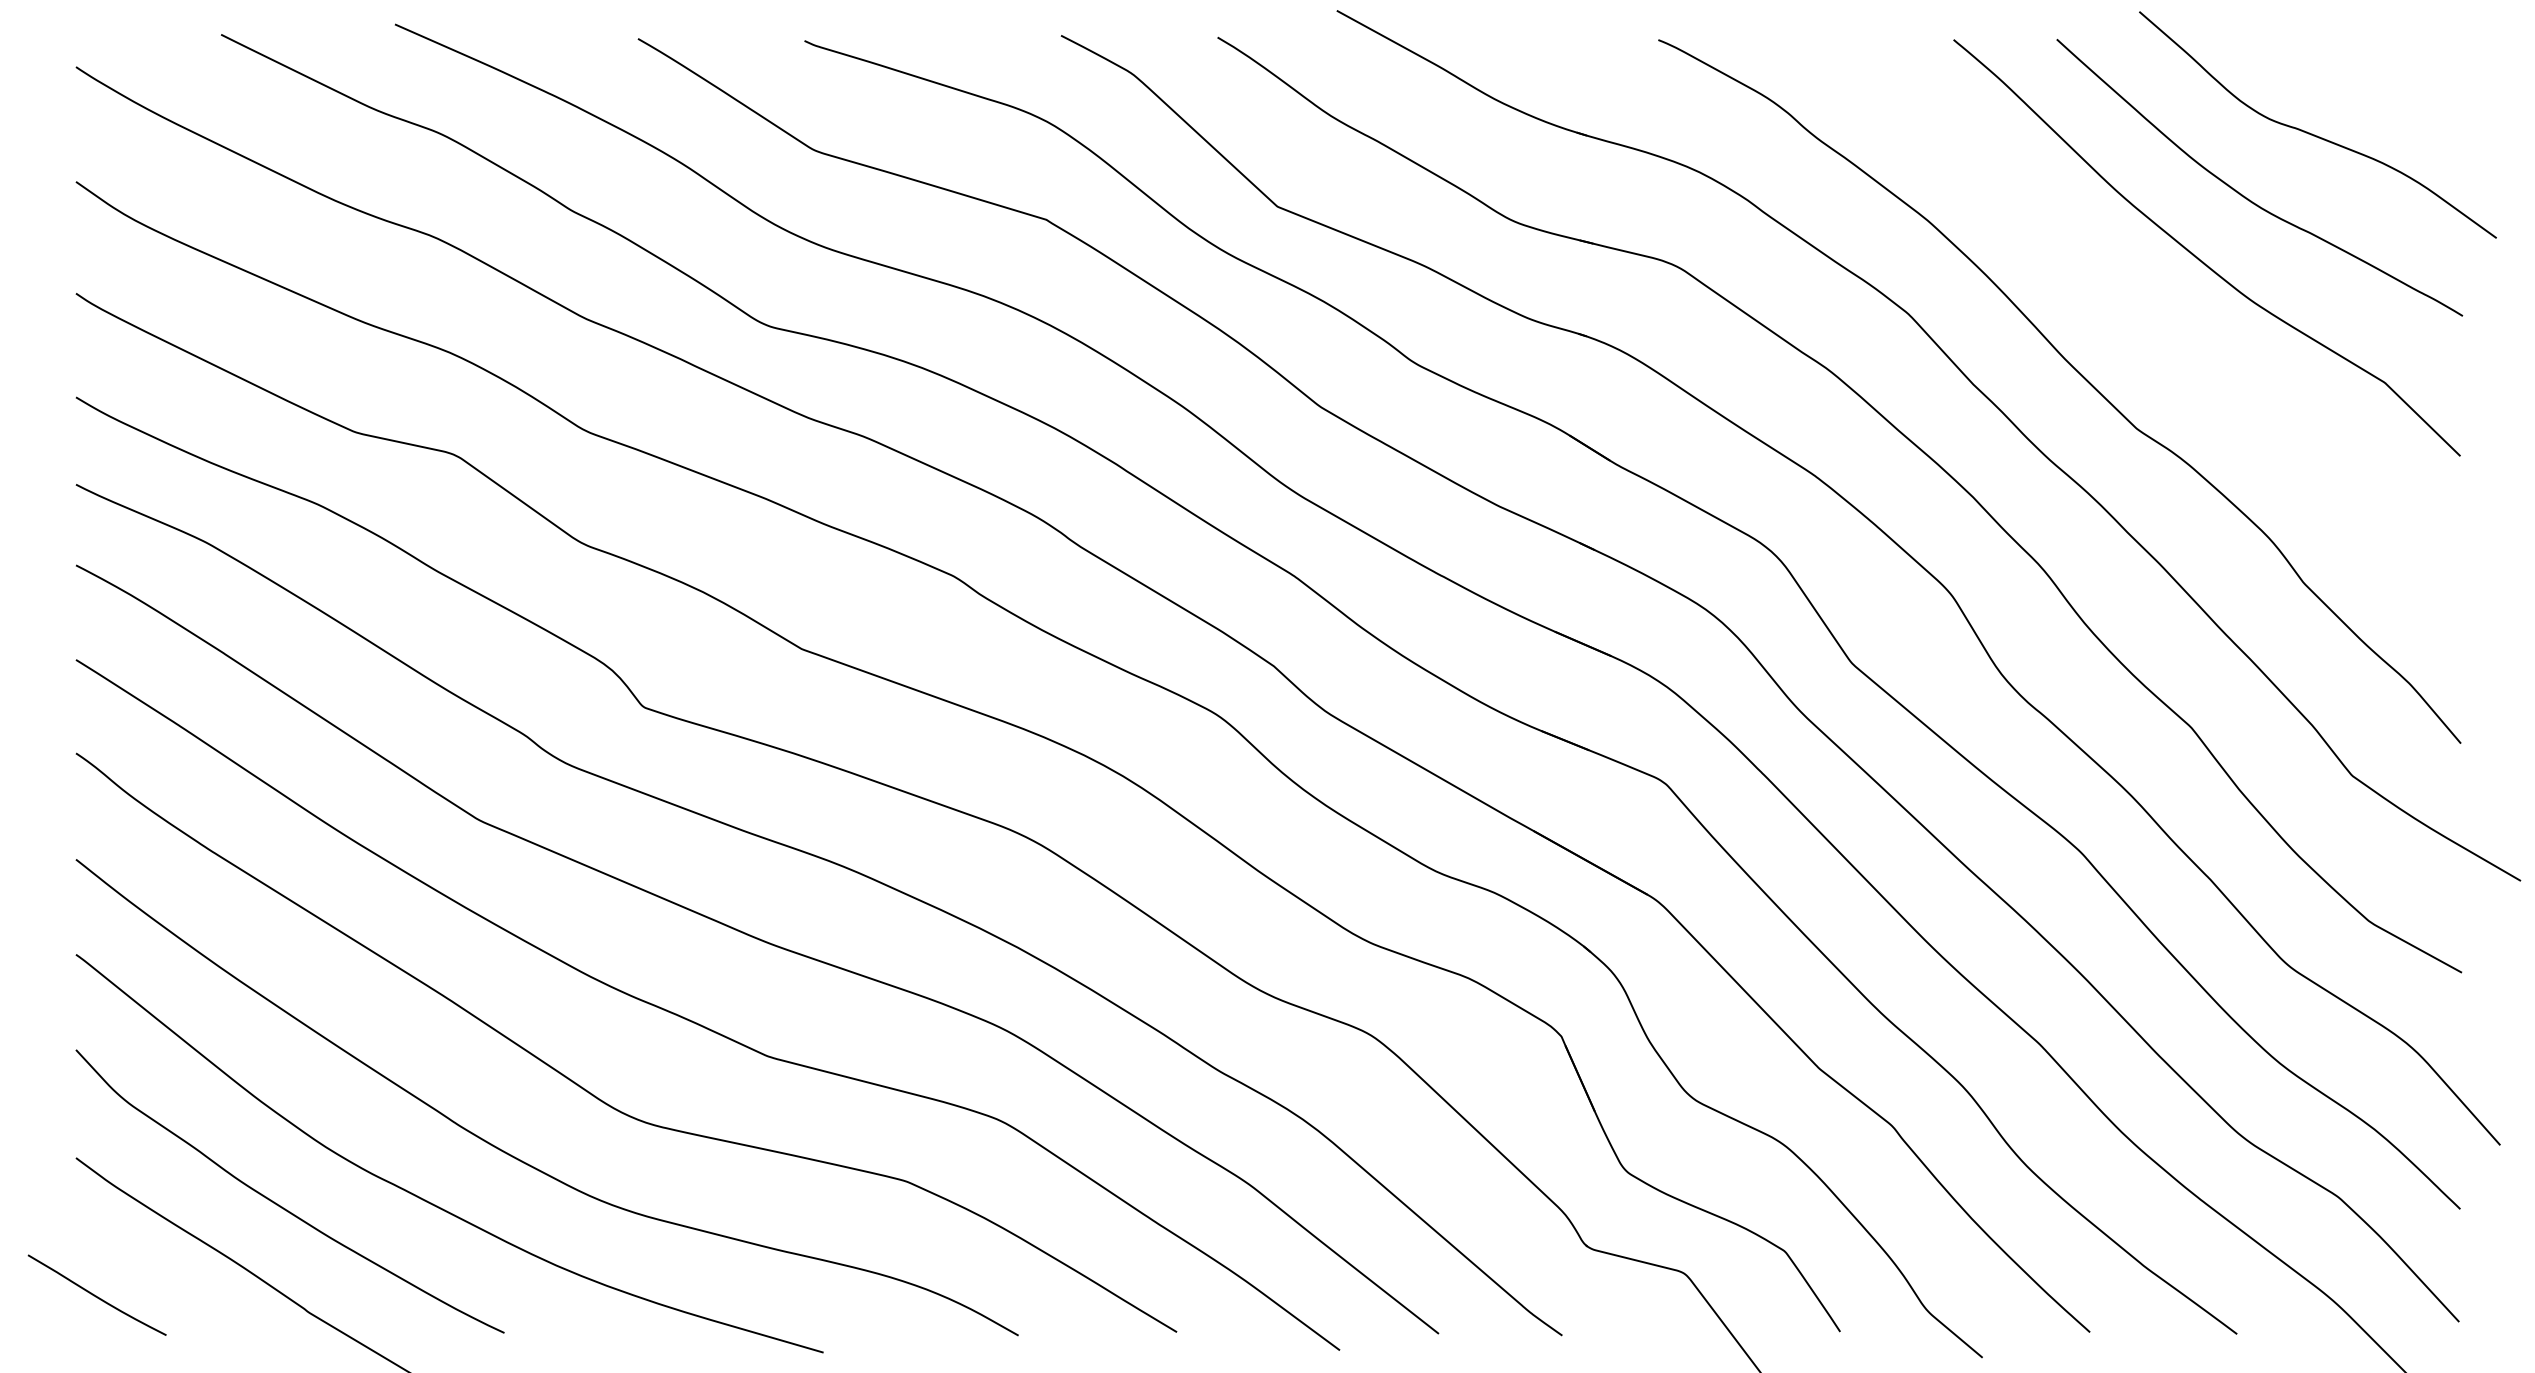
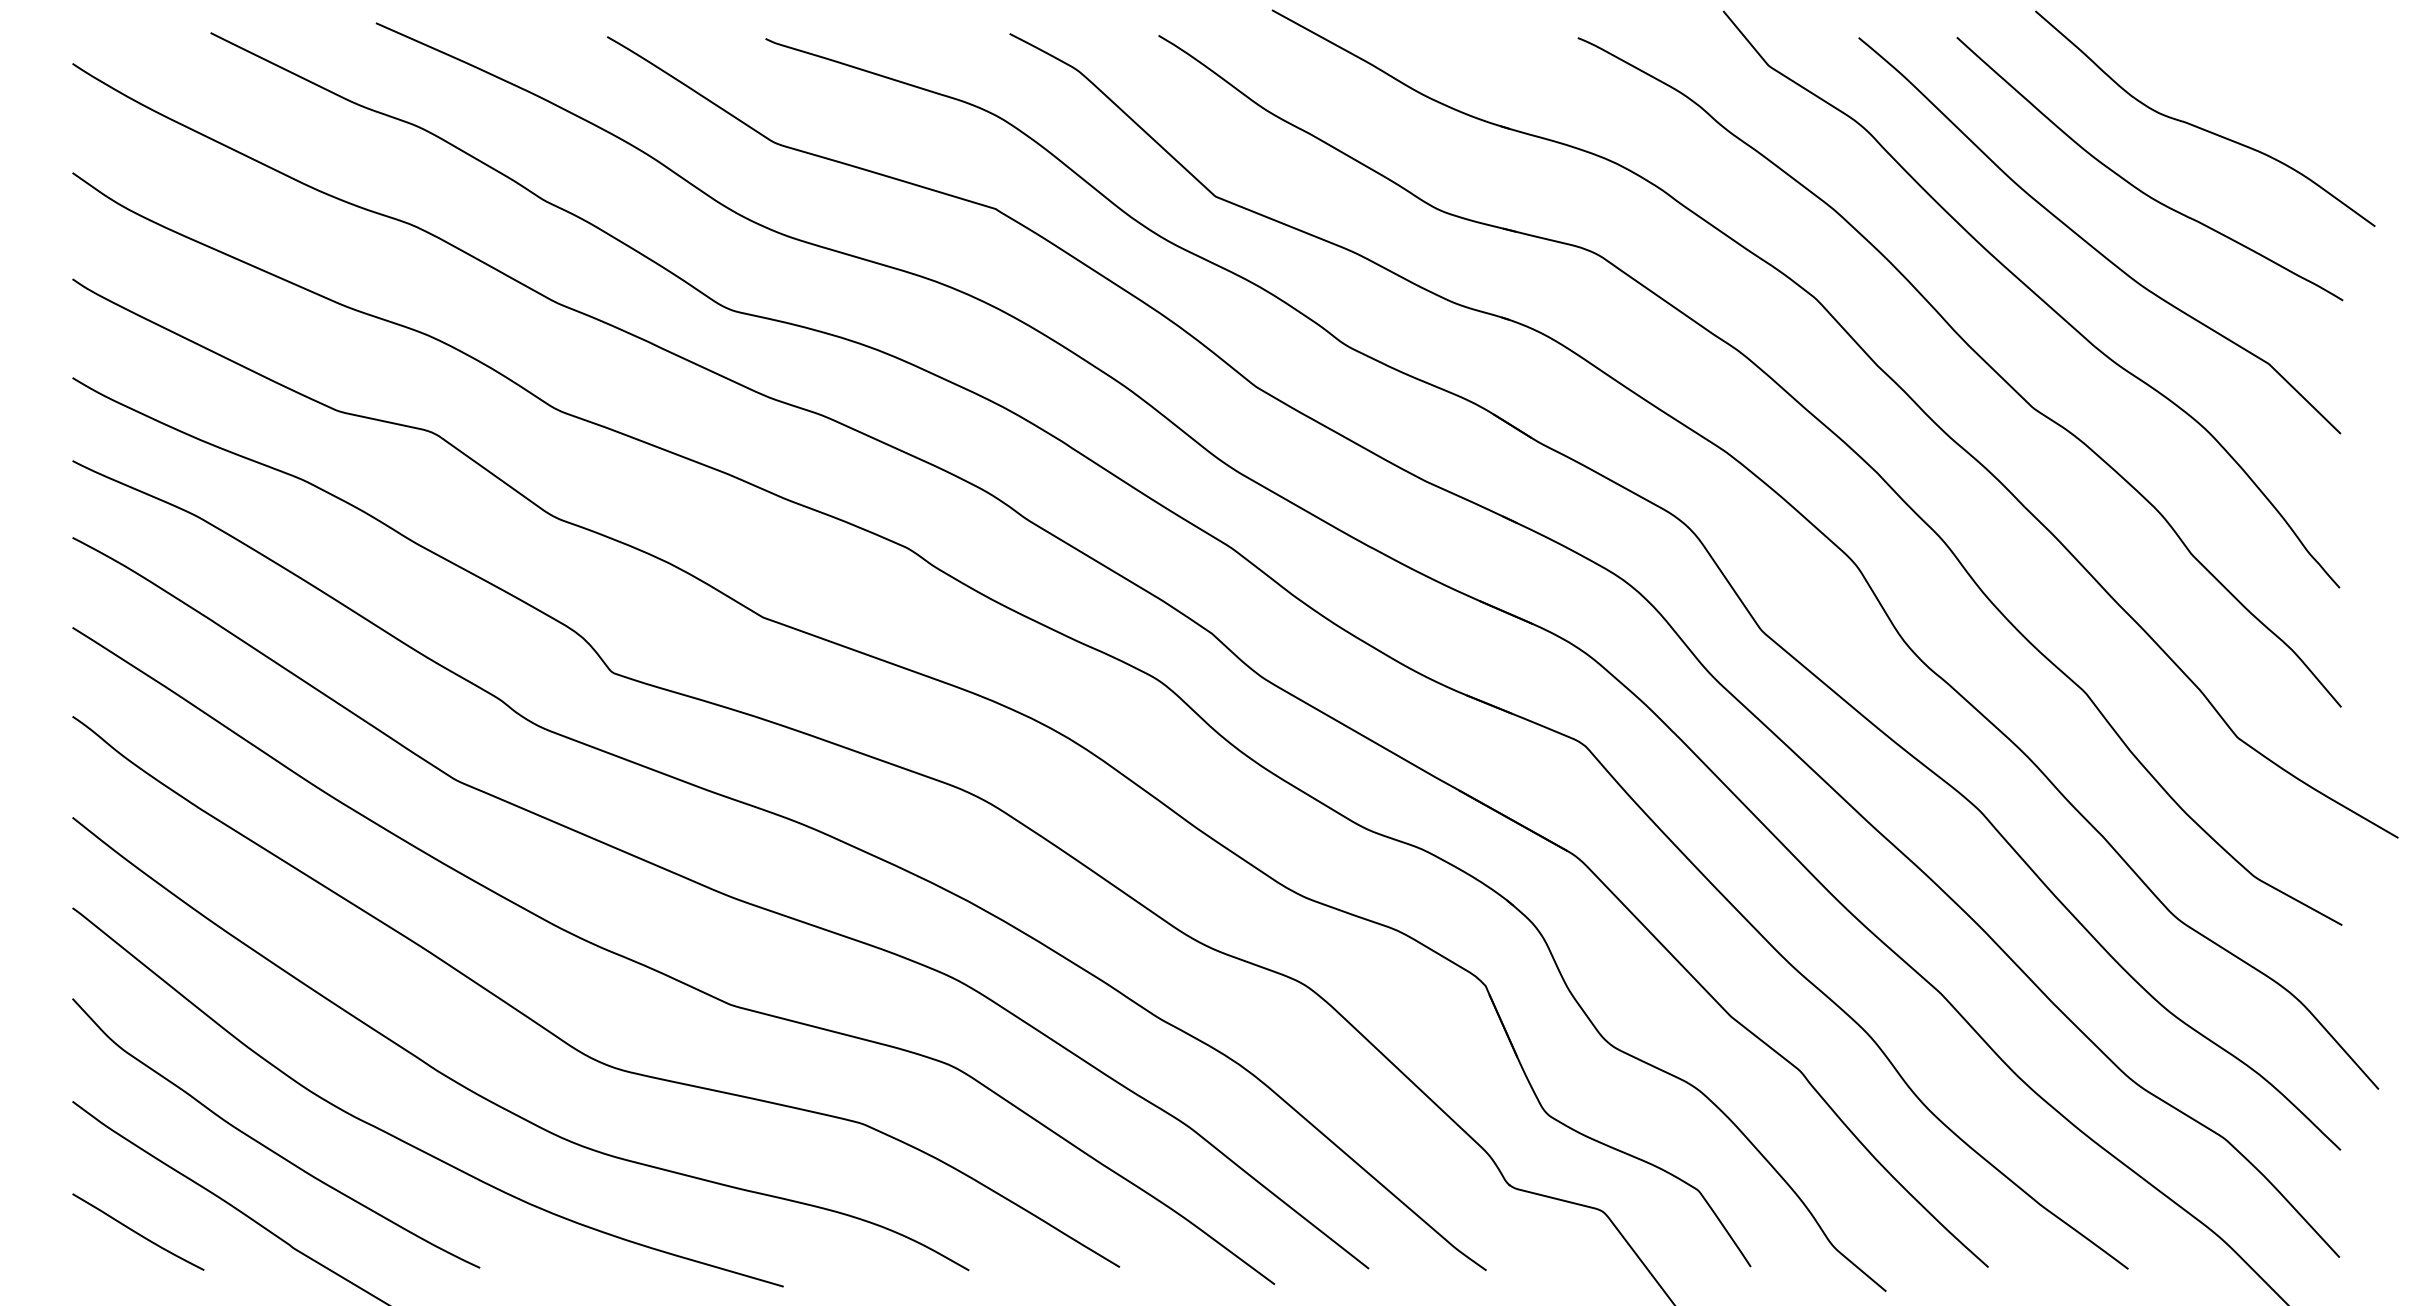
curve: (2138, 309) -> (2034, 294), added
curve: (96, 1295) -> (137, 1232), moved

